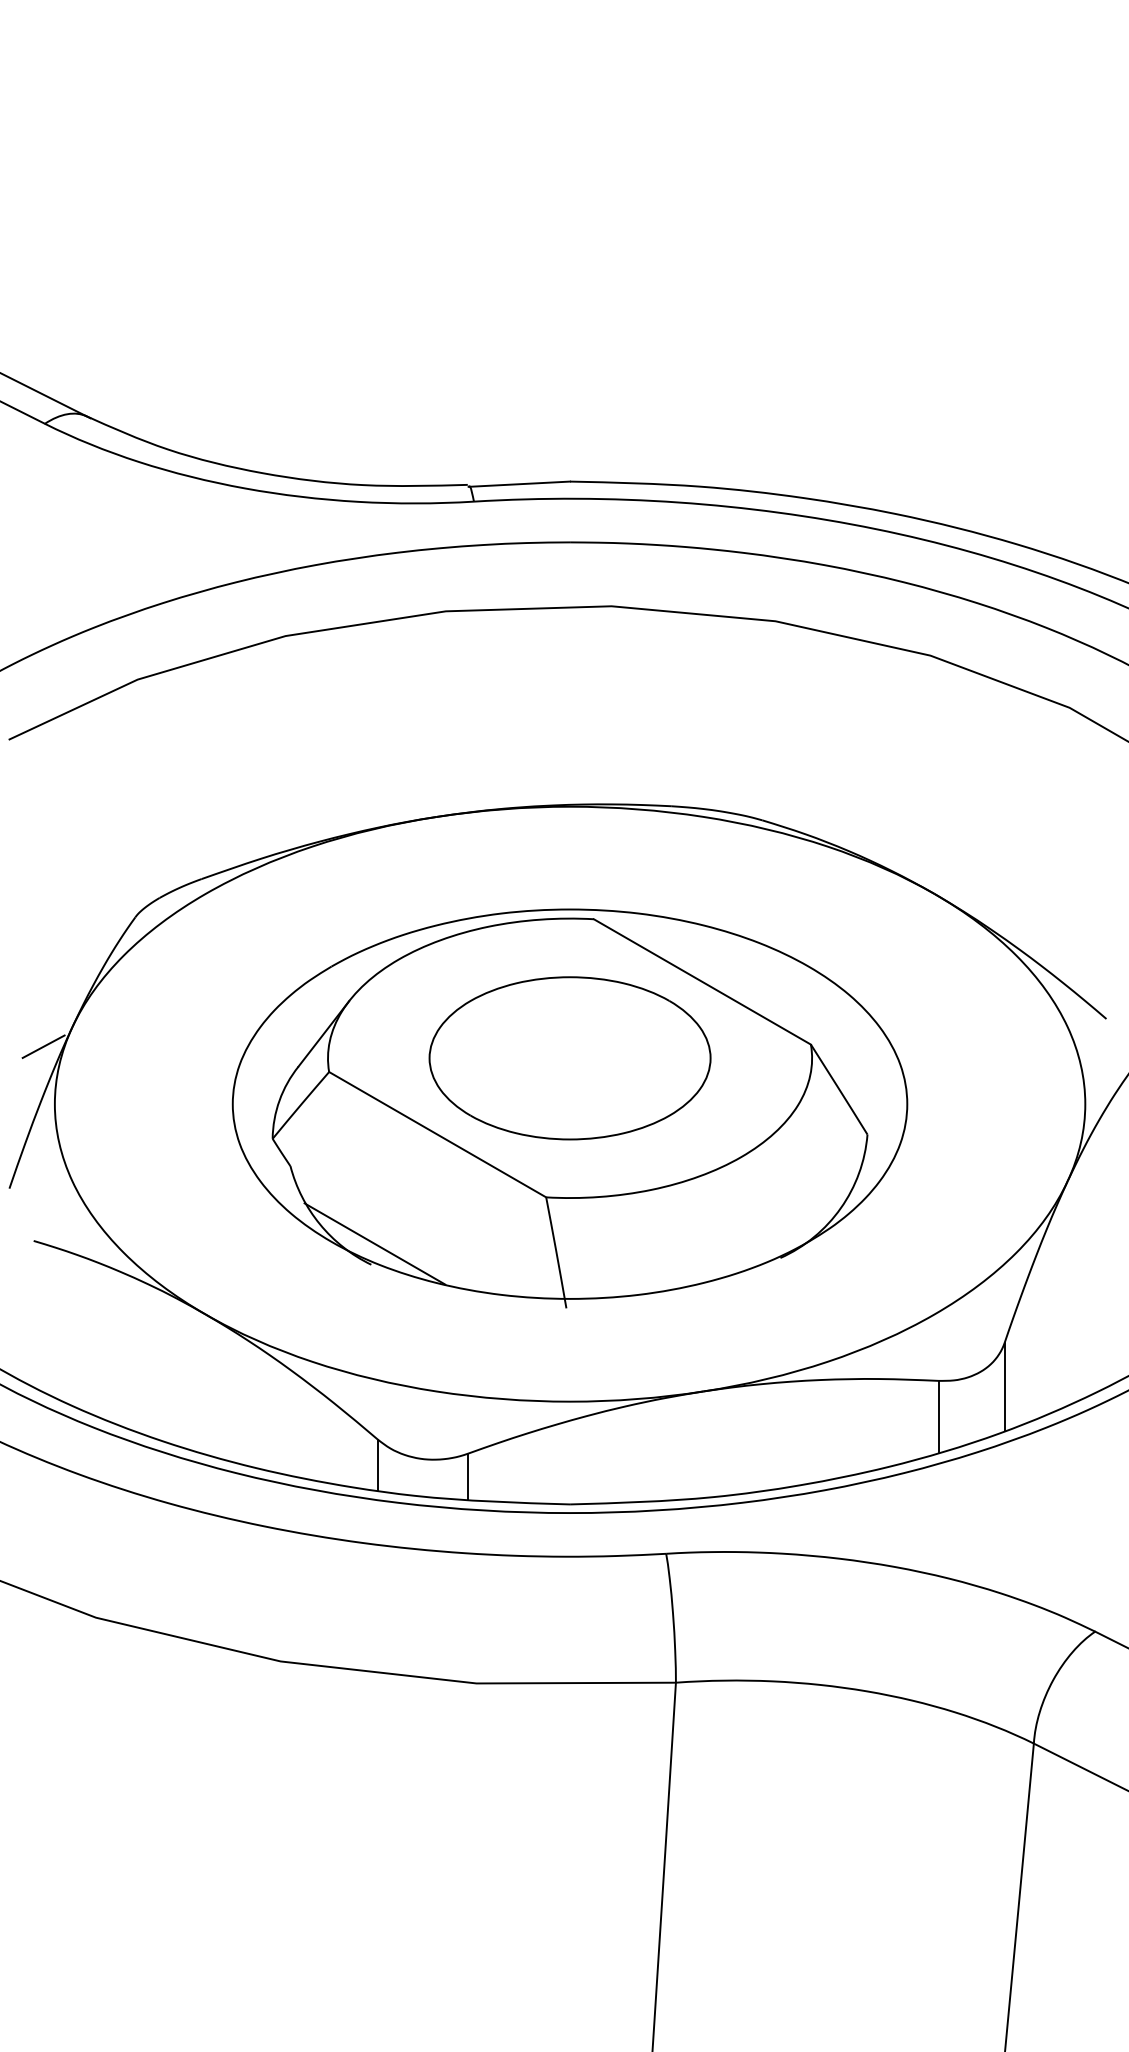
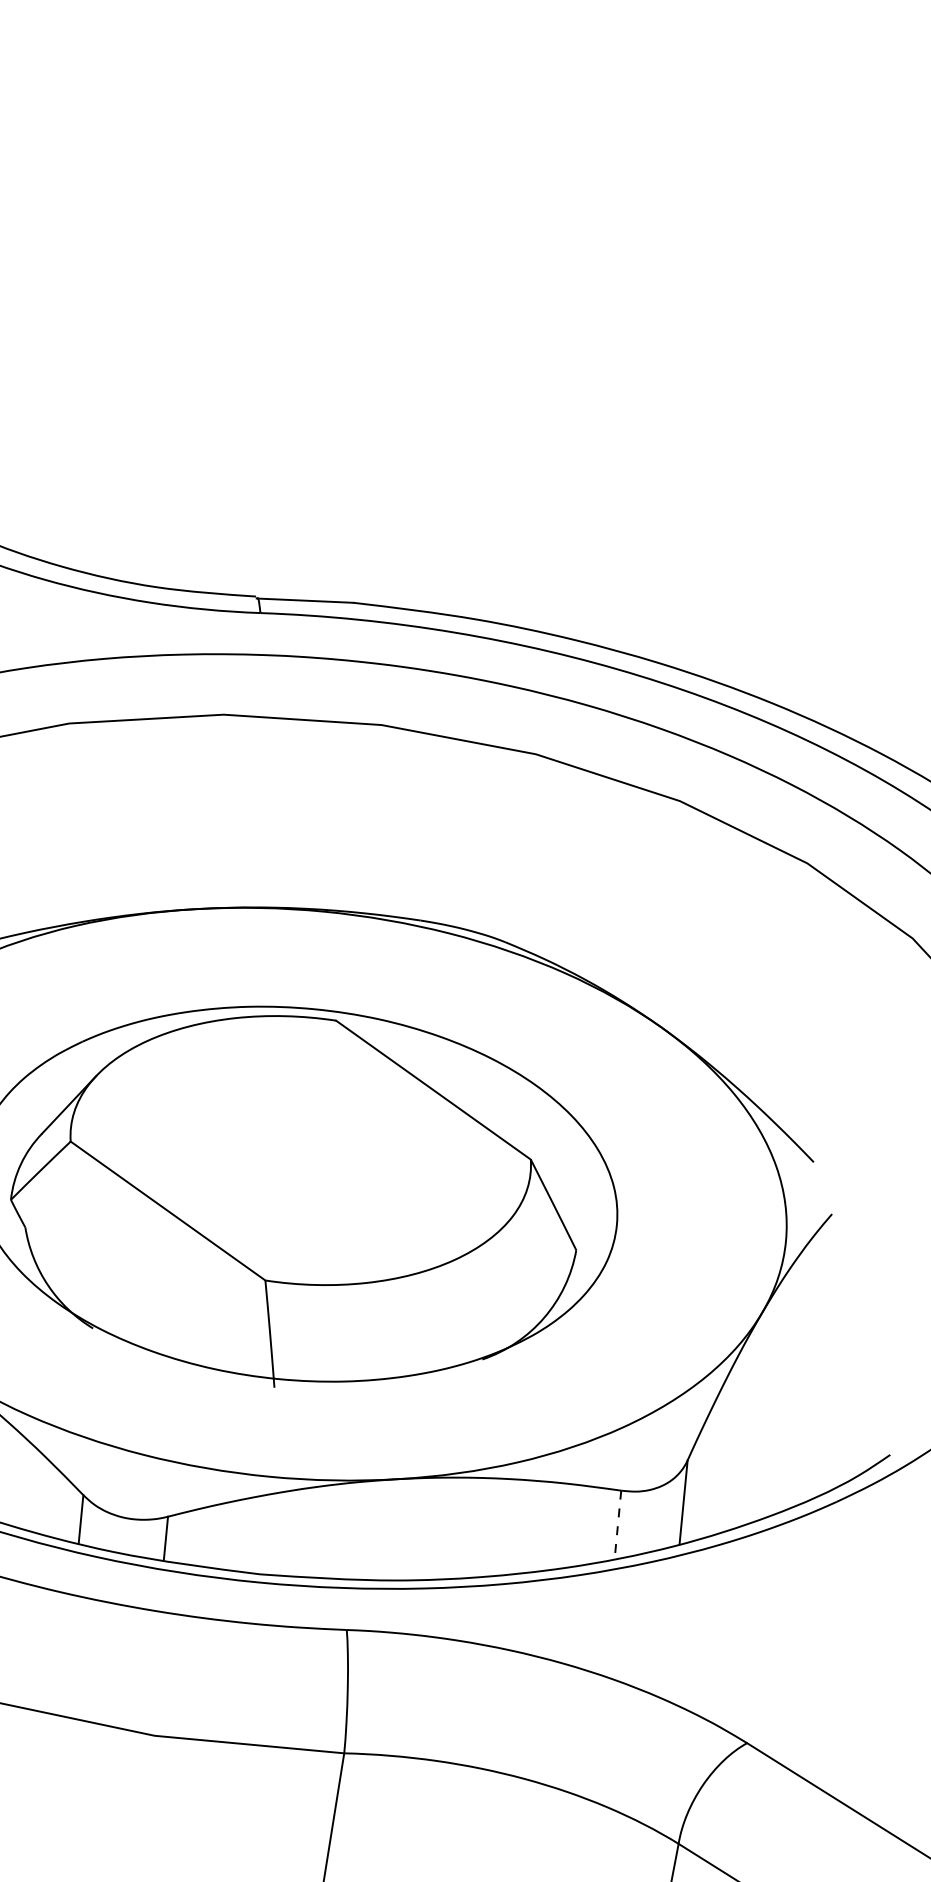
part: (569, 1058) -> (300, 1150), removed
line: (374, 1243) -> (98, 1308), removed
line: (938, 1416) -> (617, 1524), solid -> dashed

